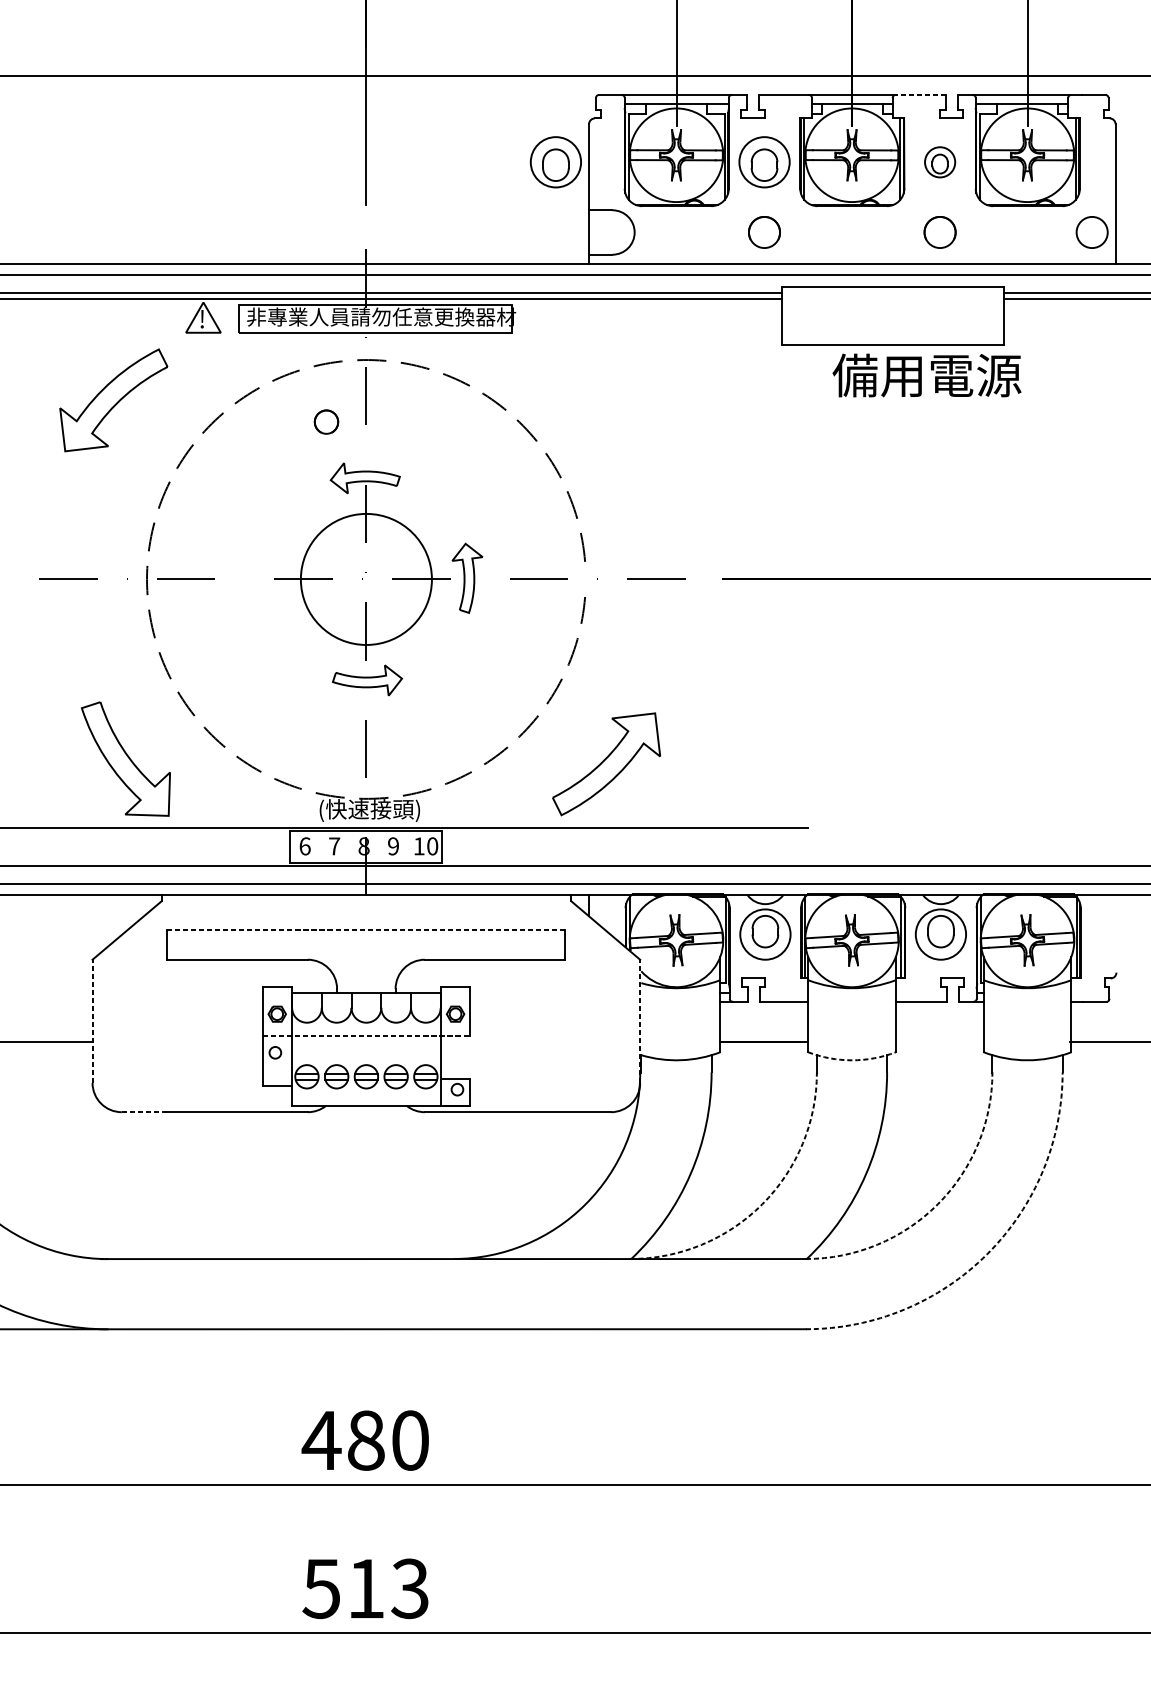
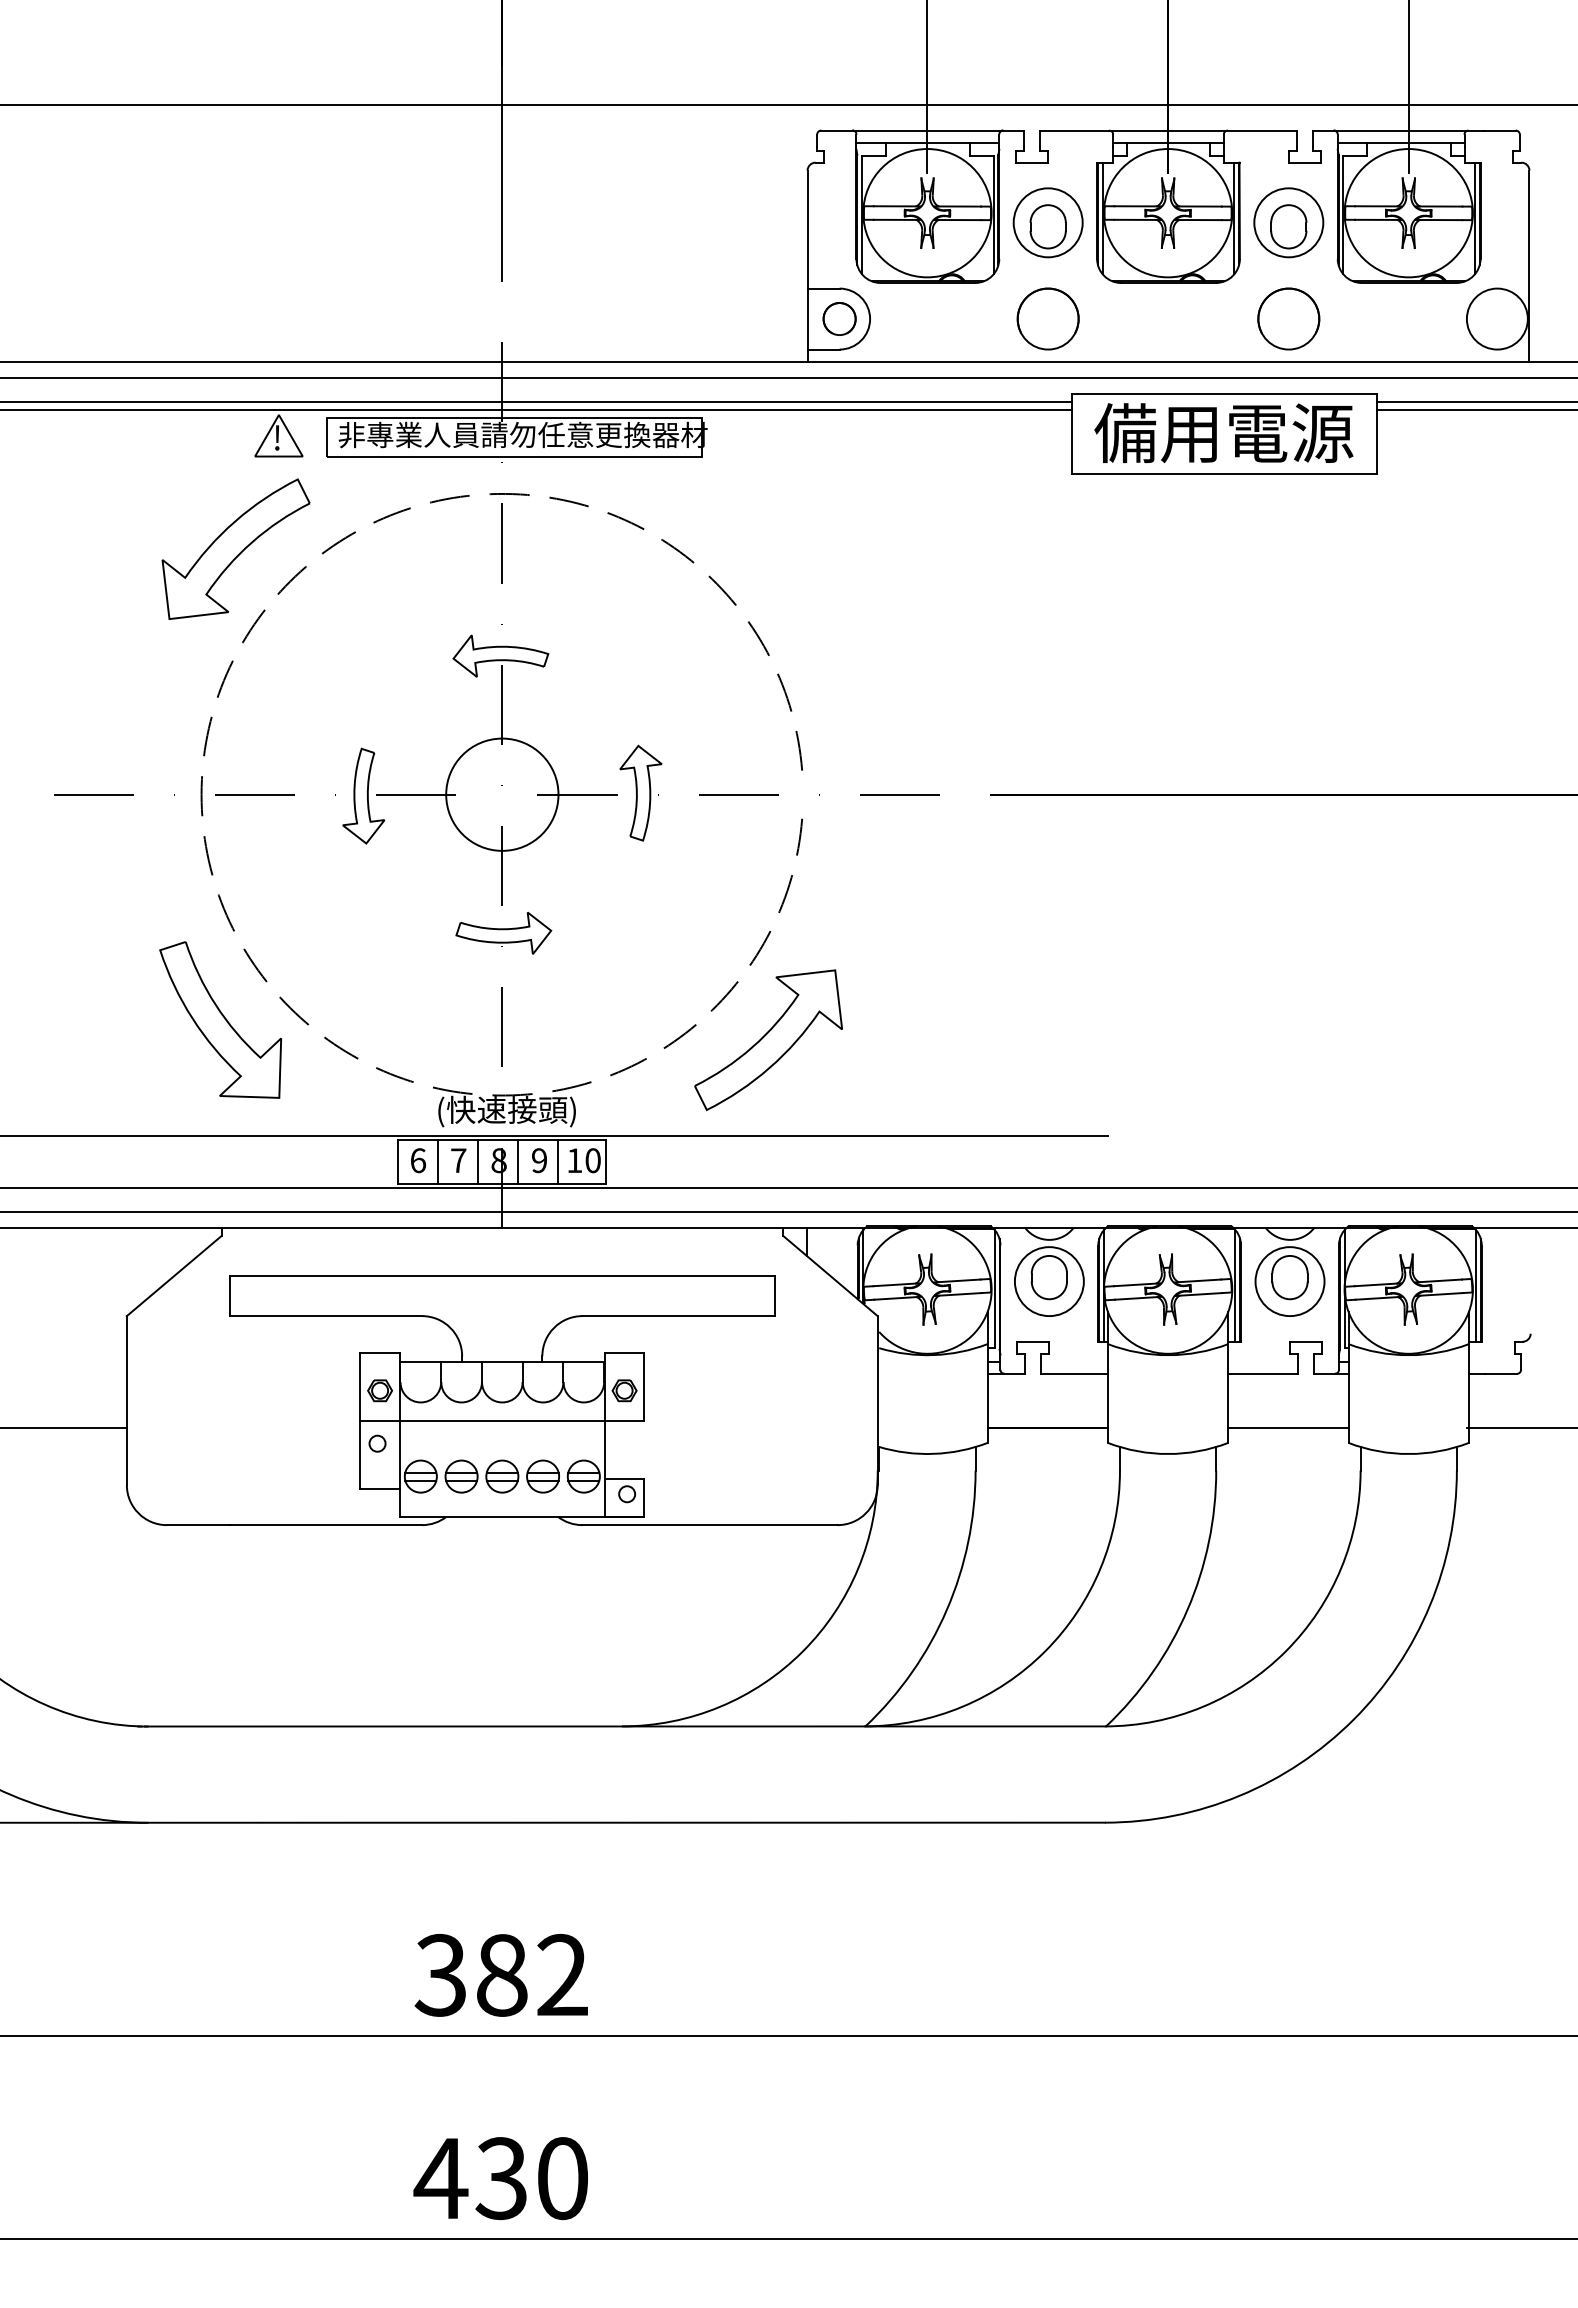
line: (920, 94) -> (1261, 130), dashed -> solid
part: (555, 162) -> (761, 222), removed
part: (939, 162) -> (1288, 222), size x1.67
part: (764, 232) -> (1047, 318), size x1.43
part: (939, 232) -> (1288, 318), size x1.43
circle: (1091, 232) -> (1496, 318), size x1.43
text: (926, 375) -> (1223, 433), moved
part: (113, 399) -> (235, 548), moved
circle: (326, 421) -> (839, 318), moved
circle: (366, 579) -> (502, 794), size x0.62
part: (265, 580) -> (363, 795), added
part: (125, 758) -> (220, 1019), moved
part: (606, 764) -> (768, 1040), moved
line: (319, 846) -> (438, 1161), added
line: (349, 846) -> (478, 1161), added
line: (378, 846) -> (518, 1161), added
line: (407, 846) -> (558, 1161), added
line: (366, 930) -> (502, 1276), dashed -> solid
line: (92, 1021) -> (126, 1400), dashed -> solid
line: (640, 1021) -> (877, 1400), dashed -> solid
line: (366, 1036) -> (502, 1421), dashed -> solid
line: (939, 1041) -> (1288, 1428), added
arc: (852, 1060) -> (1168, 1454), dashed -> solid
line: (144, 1112) -> (197, 1525), dashed -> solid
arc: (762, 1204) -> (1045, 1651), dashed -> solid
arc: (937, 1204) -> (1285, 1651), dashed -> solid
arc: (987, 1253) -> (1353, 1719), dashed -> solid
text: (365, 1440) -> (500, 1975), 480 -> 382
text: (365, 1588) -> (500, 2178), 513 -> 430

